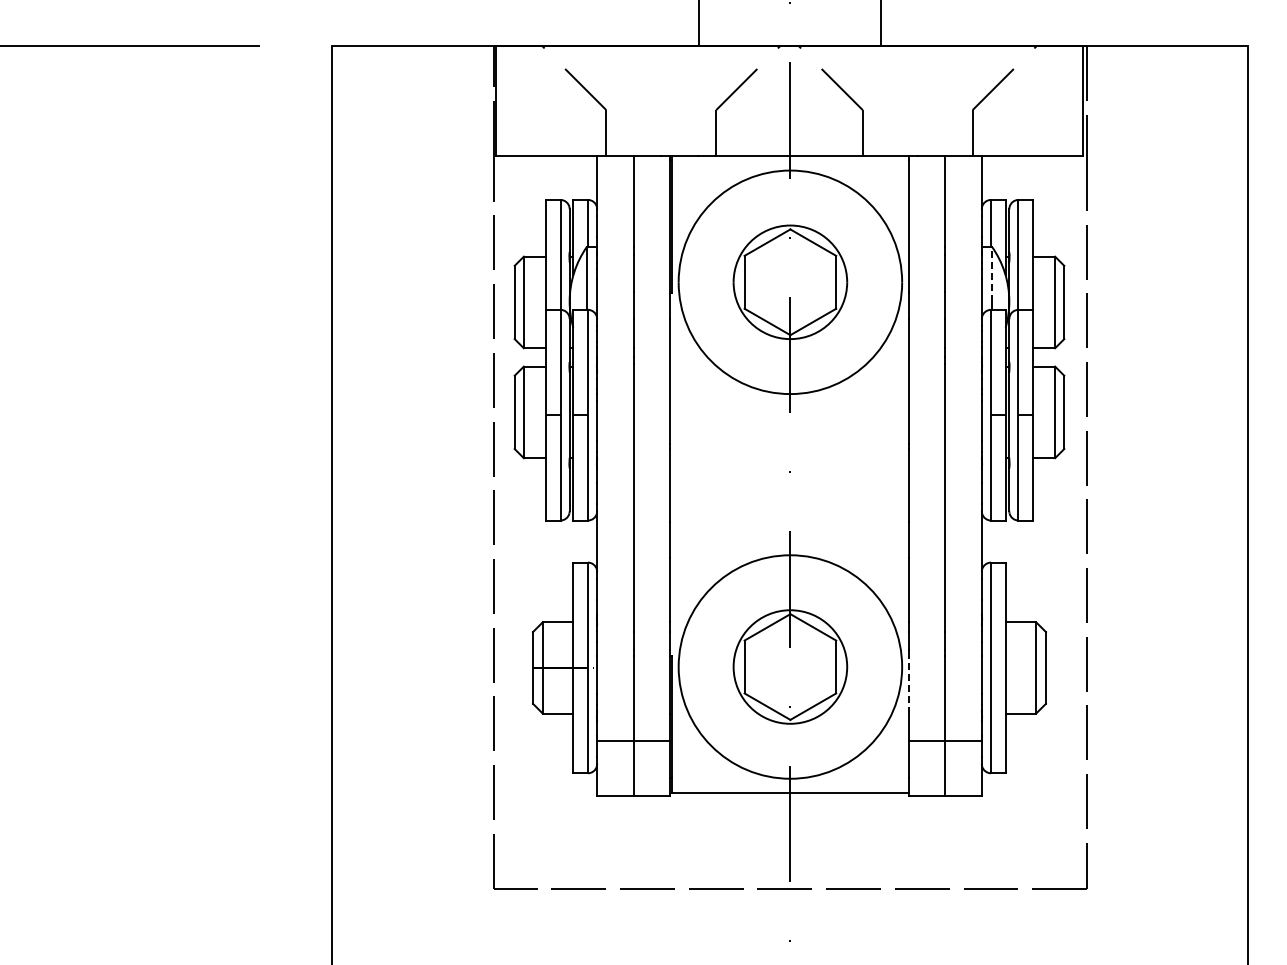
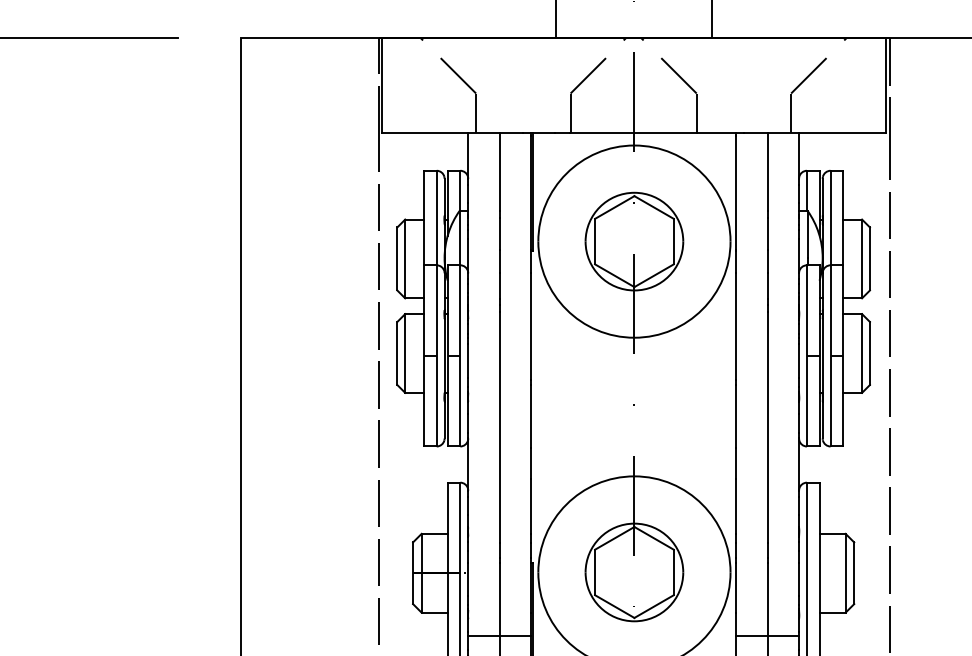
line: (991, 273) -> (807, 234), dashed -> solid
line: (908, 684) -> (735, 587), dashed -> solid

